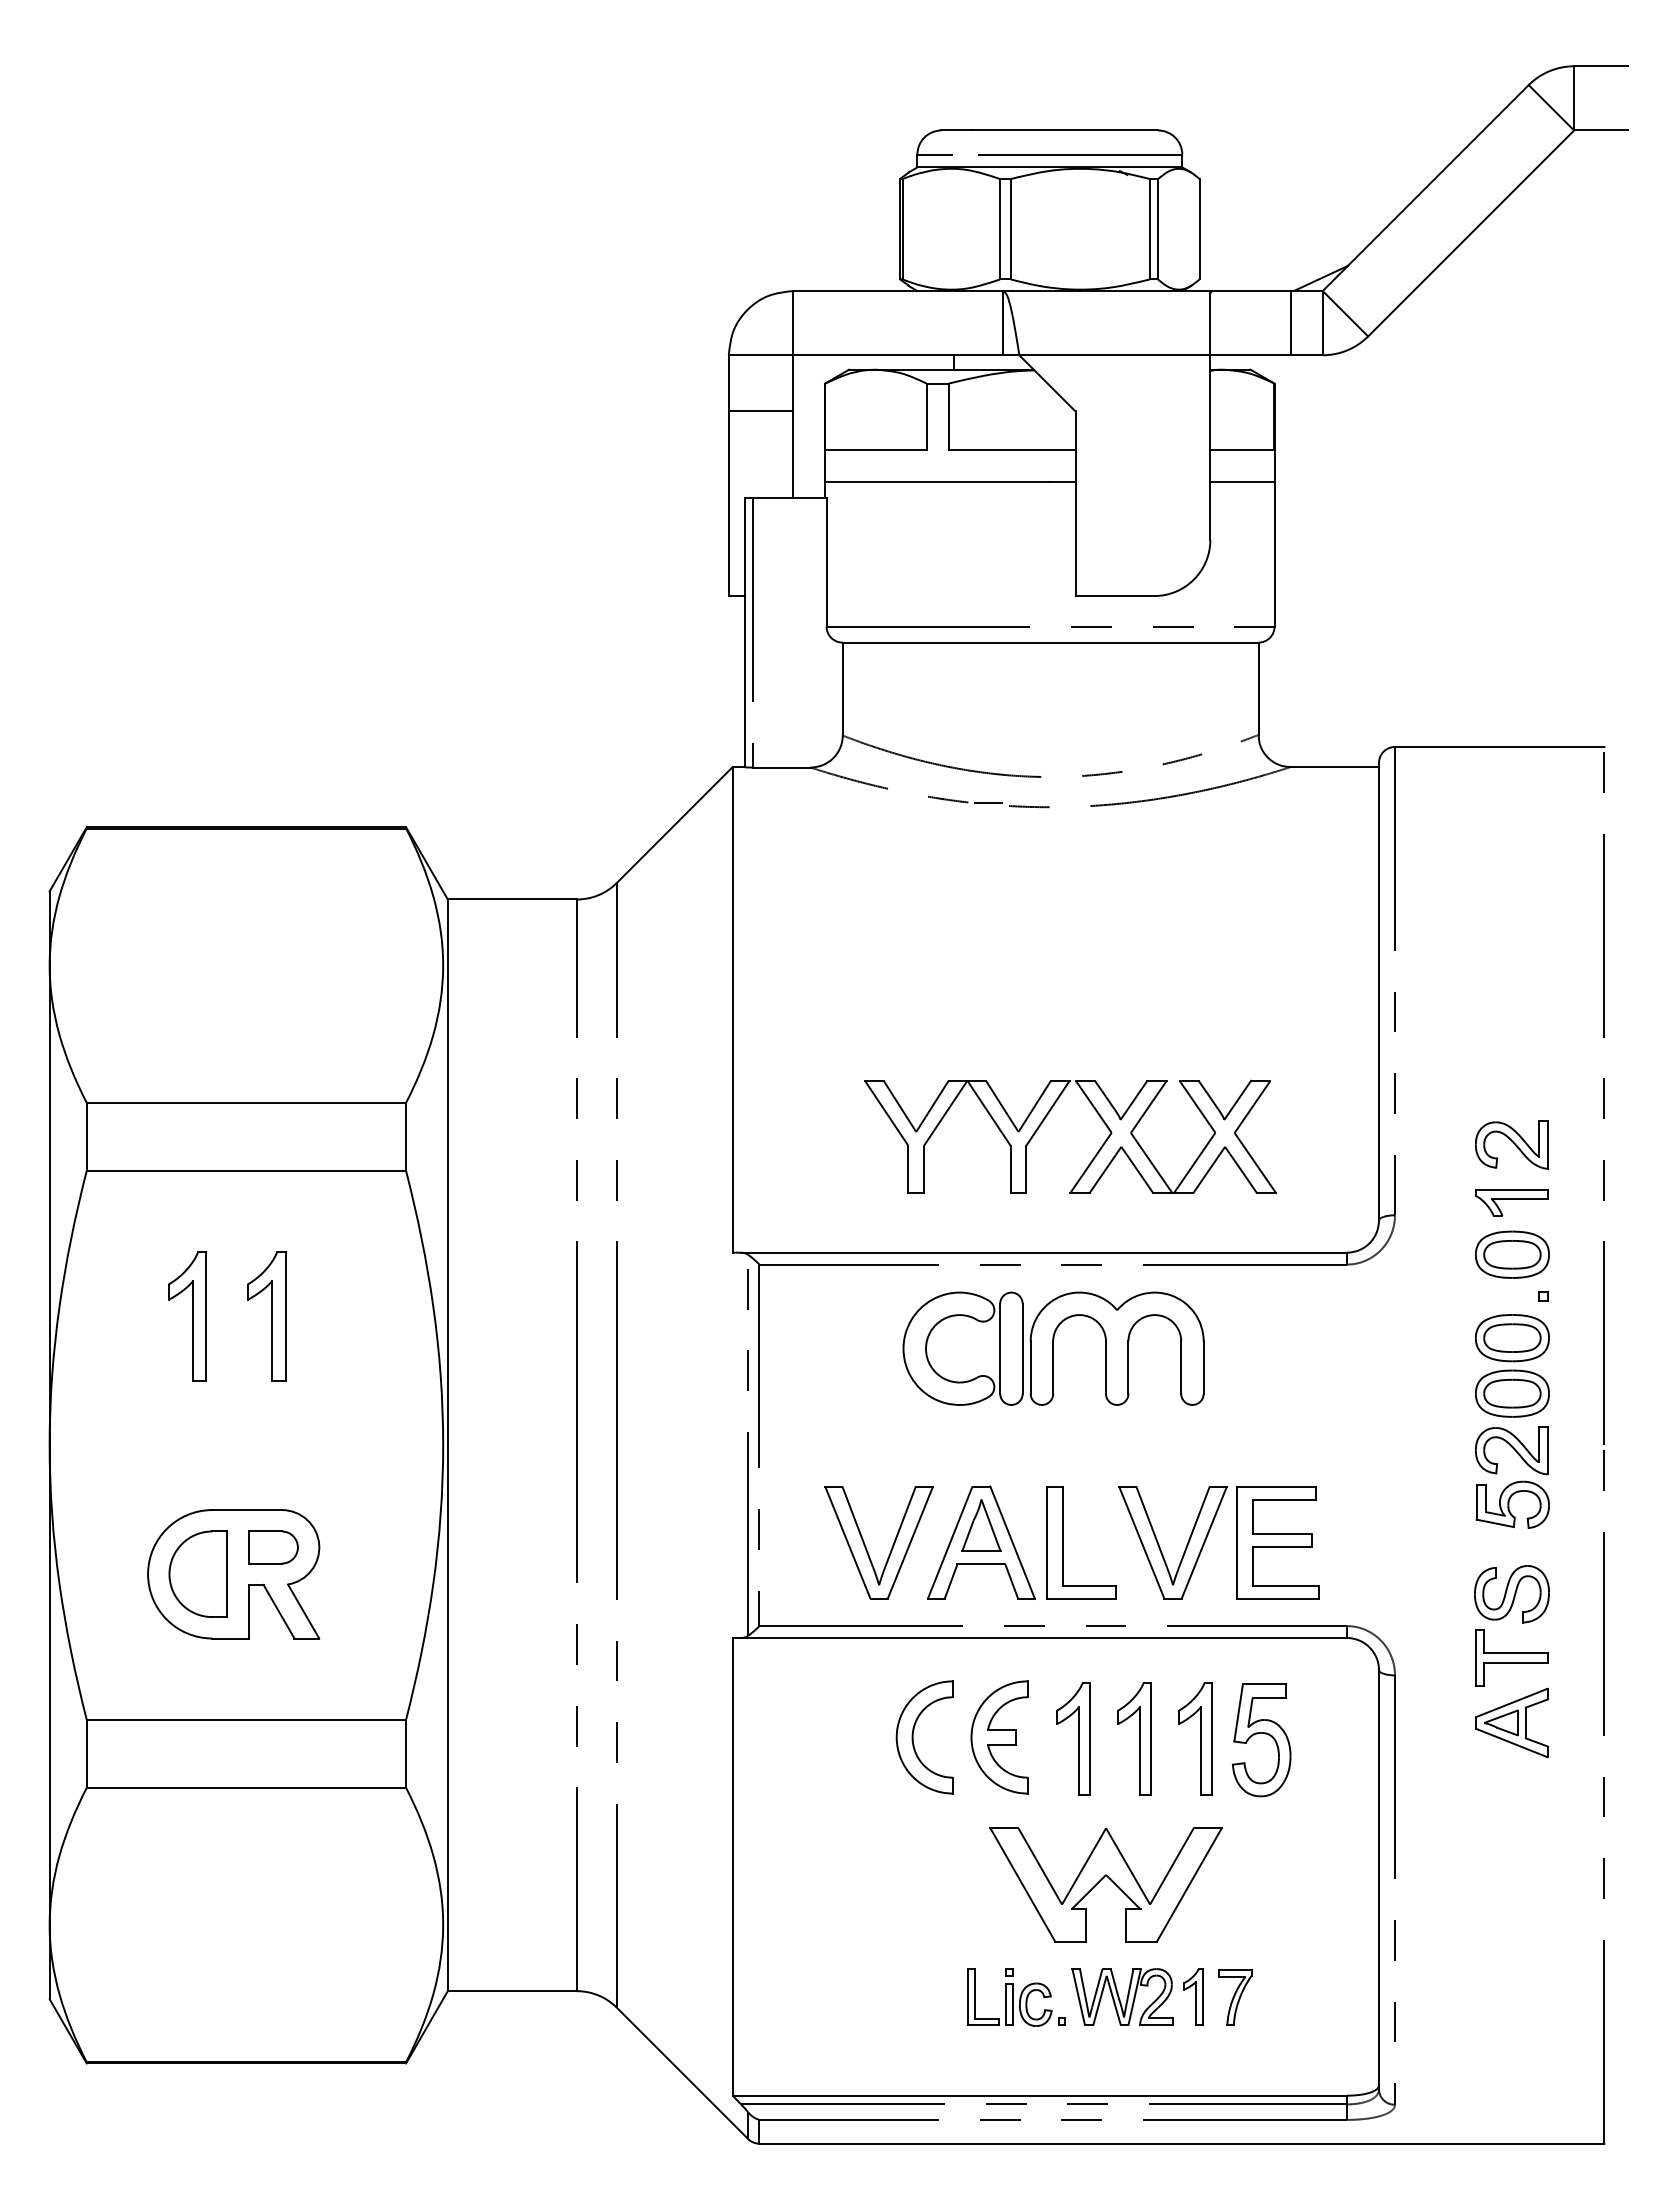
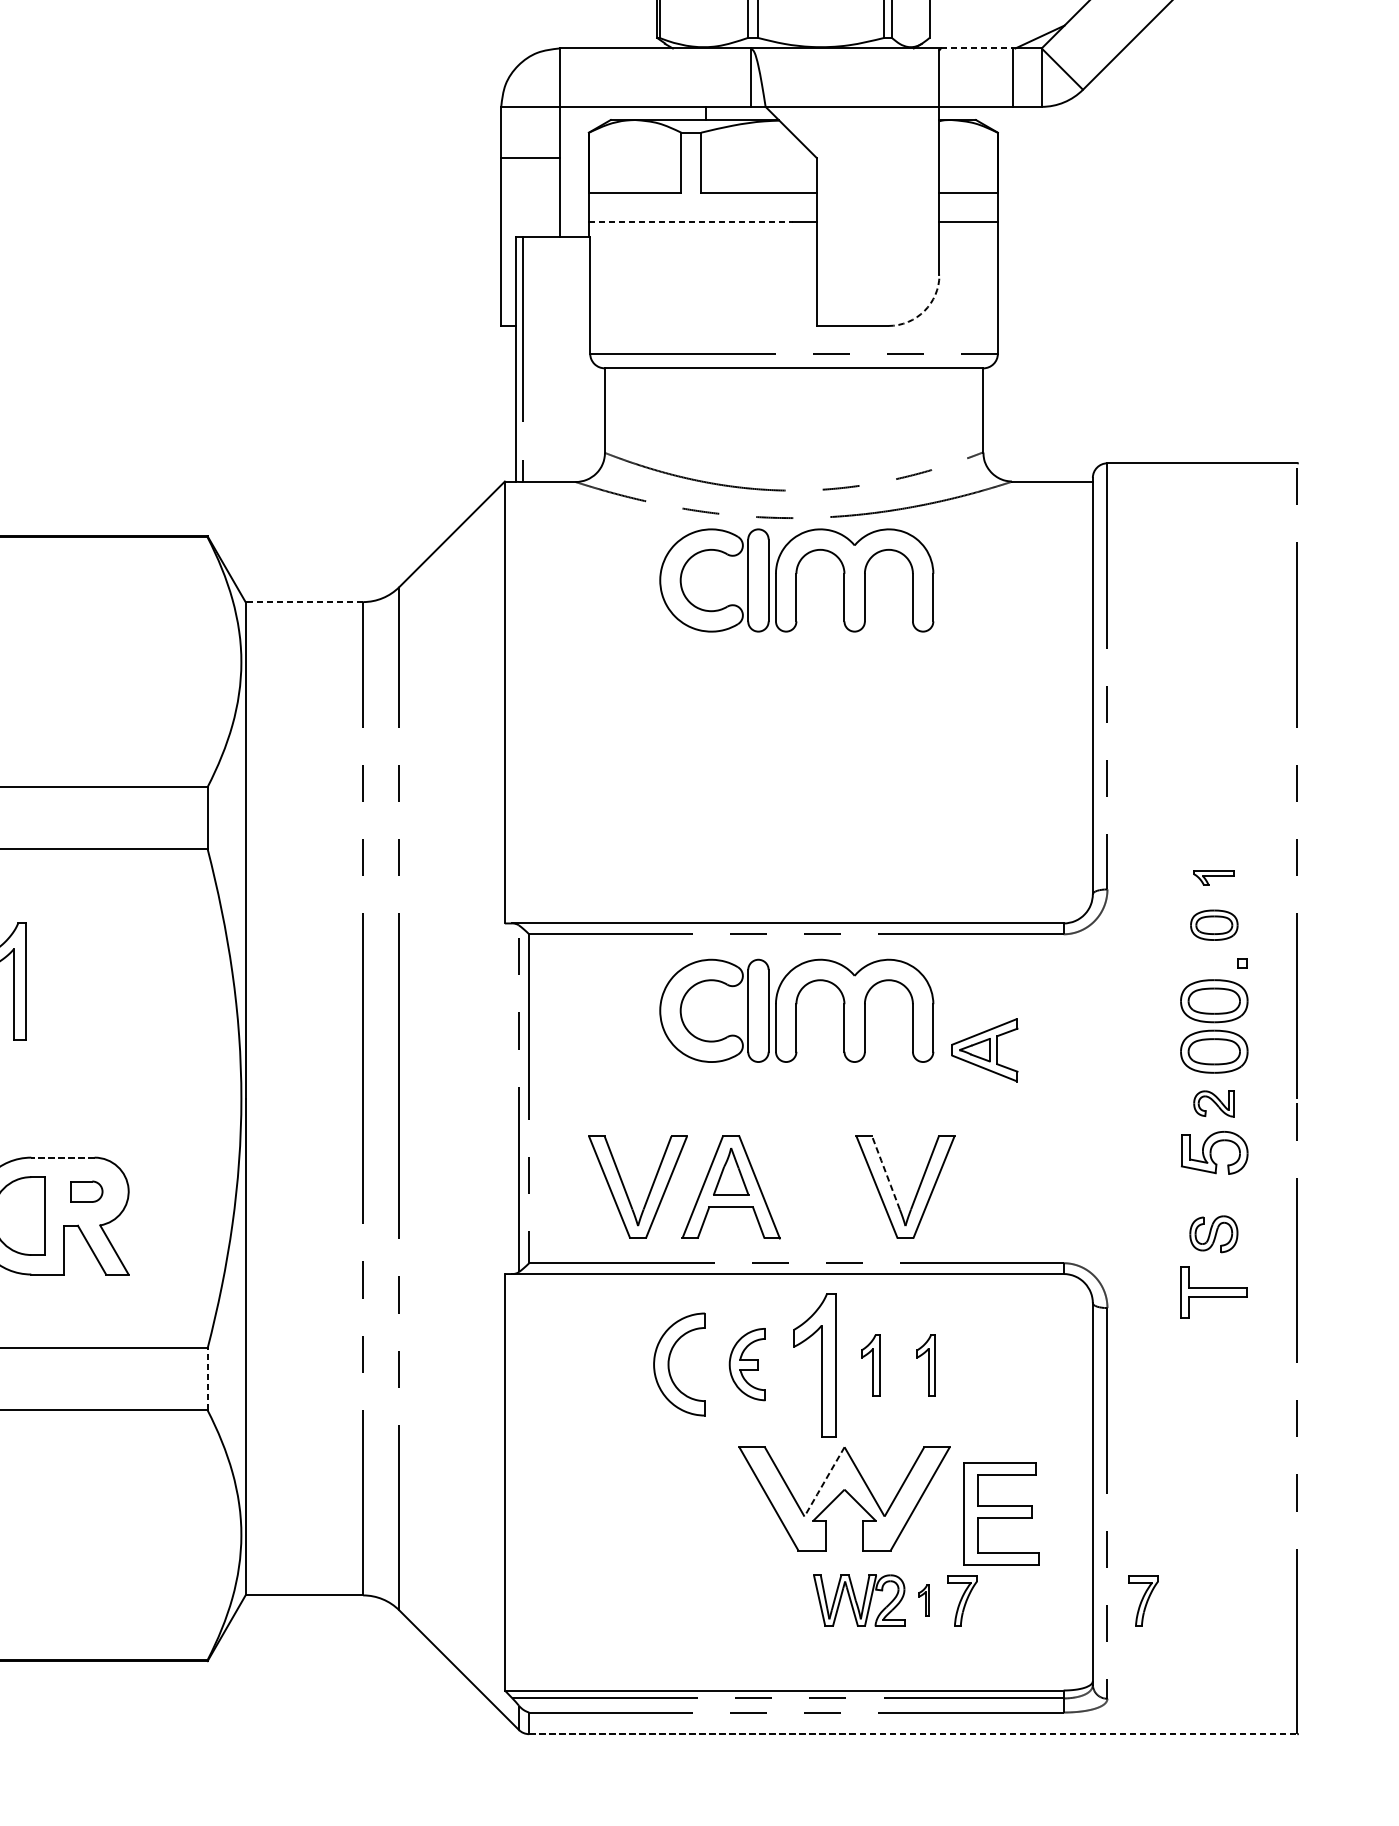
line: (1251, 291) -> (976, 48), solid -> dashed
line: (937, 482) -> (691, 222), solid -> dashed
arc: (1193, 579) -> (924, 310), solid -> dashed
line: (987, 803) -> (736, 514), removed
part: (1053, 875) -> (796, 580), added
line: (512, 899) -> (304, 602), solid -> dashed
part: (1044, 1120) -> (788, 803), removed
part: (1511, 1144) -> (1213, 825), removed
part: (1511, 1202) -> (1213, 877), size x0.6
part: (1512, 1254) -> (1214, 925), size x0.7
part: (266, 1316) -> (80, 981), removed
part: (1511, 1450) -> (1213, 1103), size x0.6
line: (247, 1510) -> (63, 1158), solid -> dashed
line: (1151, 1526) -> (885, 1172), solid -> dashed
part: (1063, 1542) -> (805, 1187), removed
part: (1277, 1542) -> (1000, 1513), moved
part: (273, 1547) -> (87, 1191), size x0.7
part: (1511, 1594) -> (1213, 1234), size x0.7
part: (1512, 1722) -> (985, 1049), moved
part: (1264, 1734) -> (988, 1361), removed
part: (999, 1737) -> (747, 1364), size x0.7
part: (1073, 1738) -> (814, 1365), size x1.4
part: (1134, 1738) -> (870, 1365), size x0.6
part: (1195, 1738) -> (925, 1365), size x0.6
line: (406, 1753) -> (208, 1379), solid -> dashed
line: (1083, 1866) -> (824, 1481), solid -> dashed
part: (1193, 1996) -> (924, 1600), size x0.6
part: (1016, 1997) -> (763, 1601), removed
part: (1434, 1997) -> (1143, 1601), added
line: (1182, 2143) -> (914, 1734), solid -> dashed

